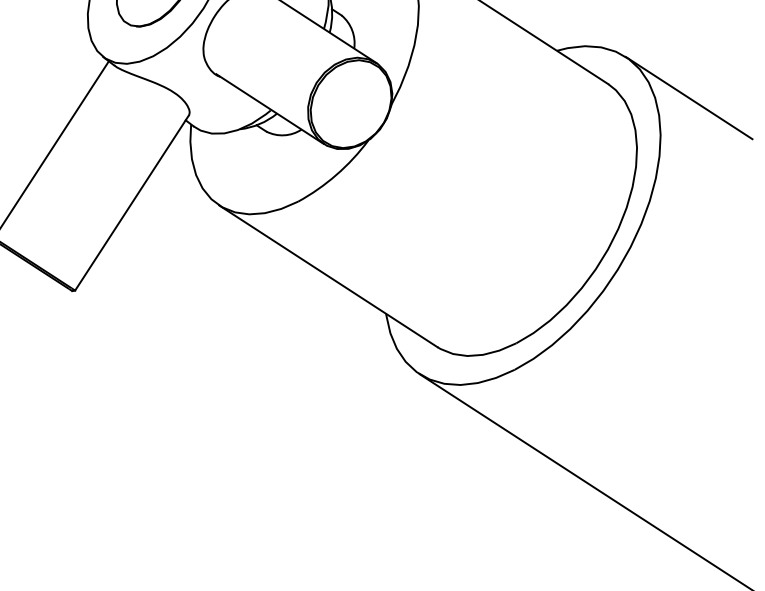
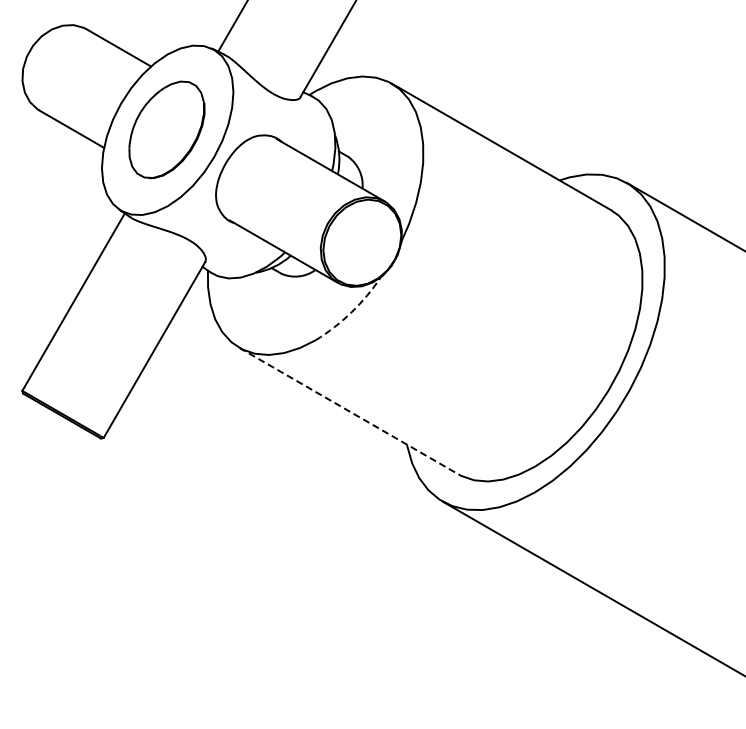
arc: (336, 175) -> (351, 312), solid -> dashed
line: (327, 276) -> (348, 411), solid -> dashed

